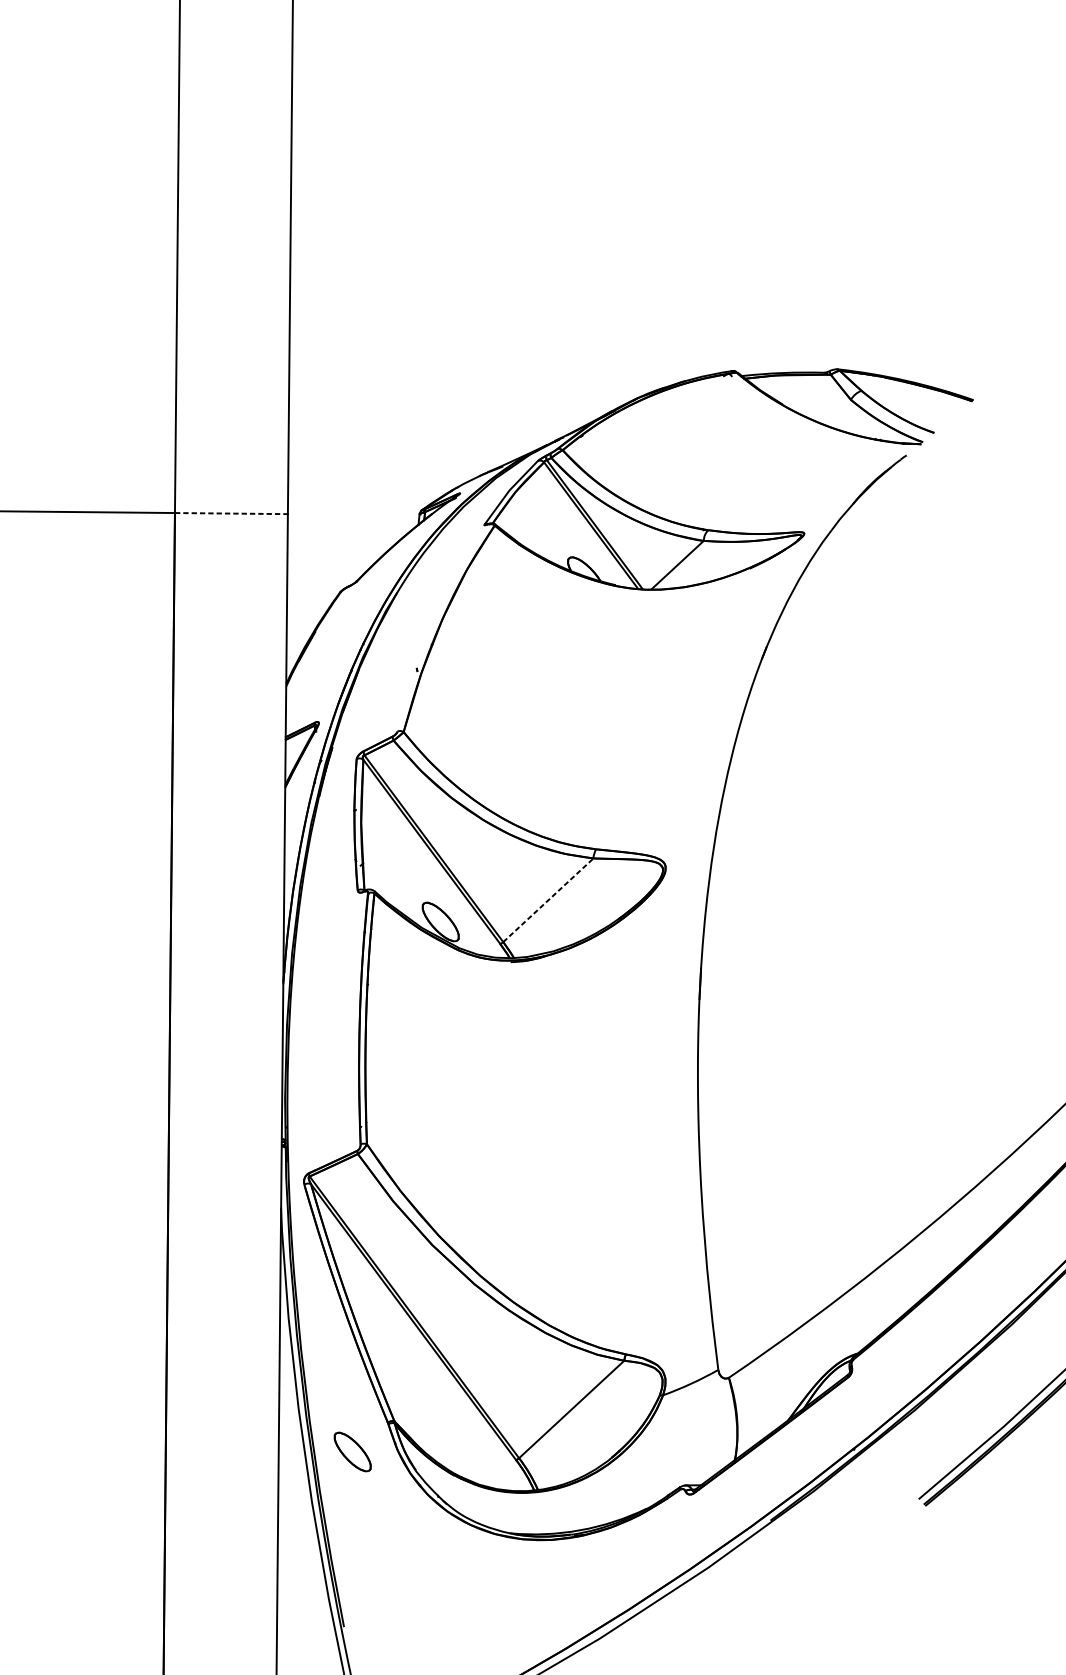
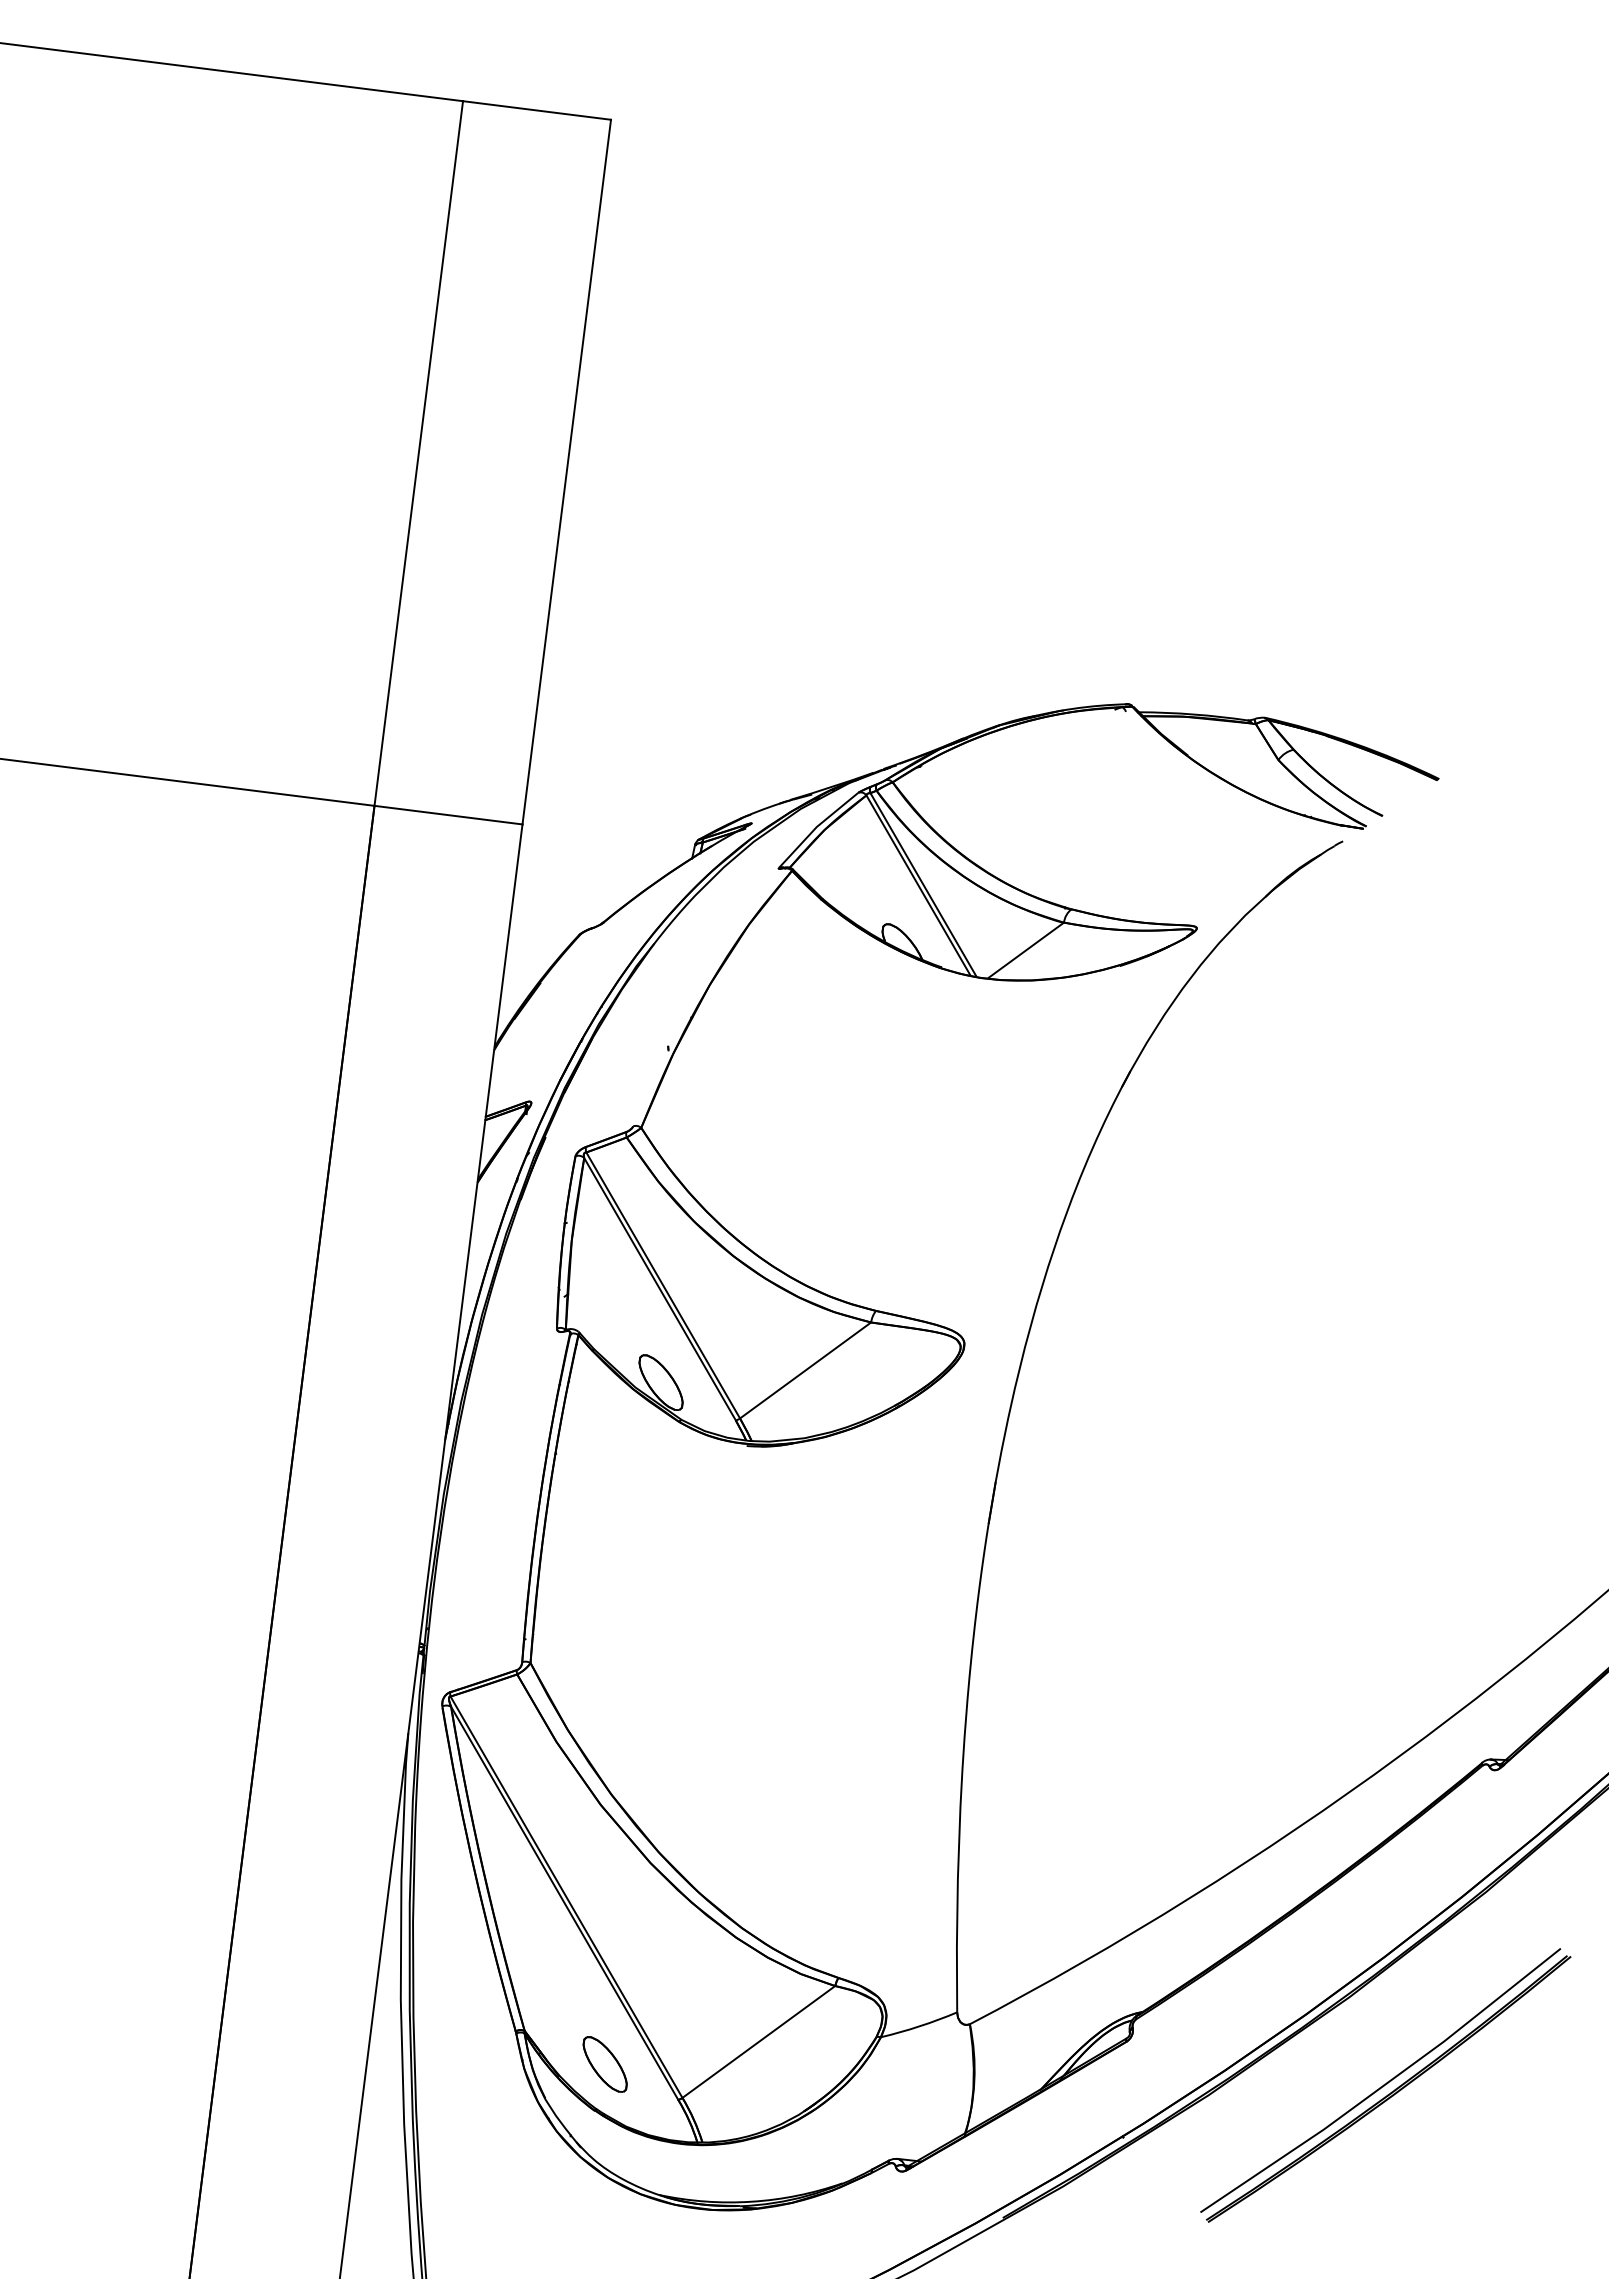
line: (231, 513) -> (448, 815), dashed -> solid
line: (548, 900) -> (805, 1370), dashed -> solid
part: (352, 1452) -> (604, 2064), moved

